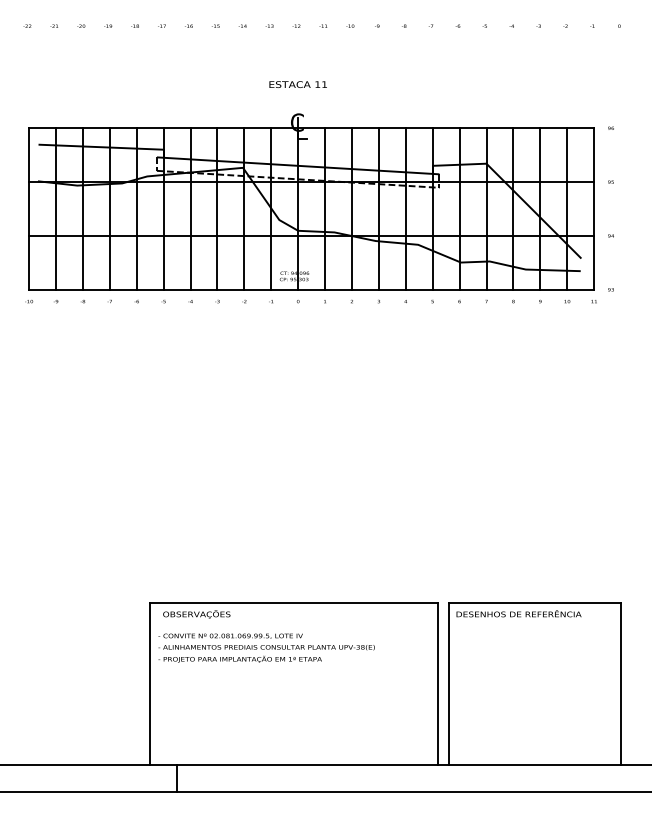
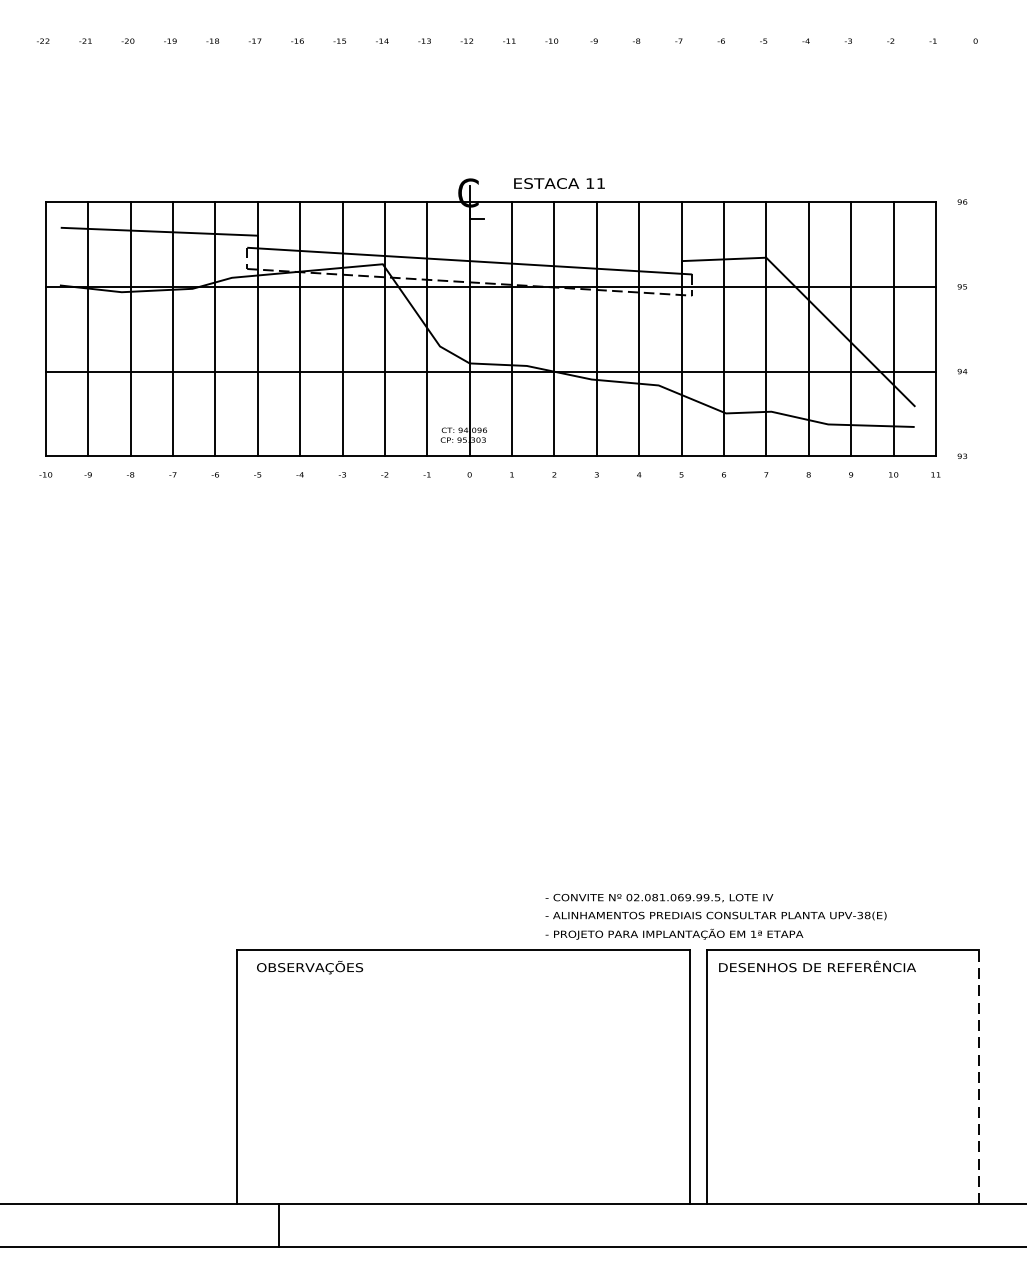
text: (297, 84) -> (558, 183), moved
text: (266, 647) -> (715, 915), moved
line: (621, 683) -> (978, 1076), solid -> dashed

